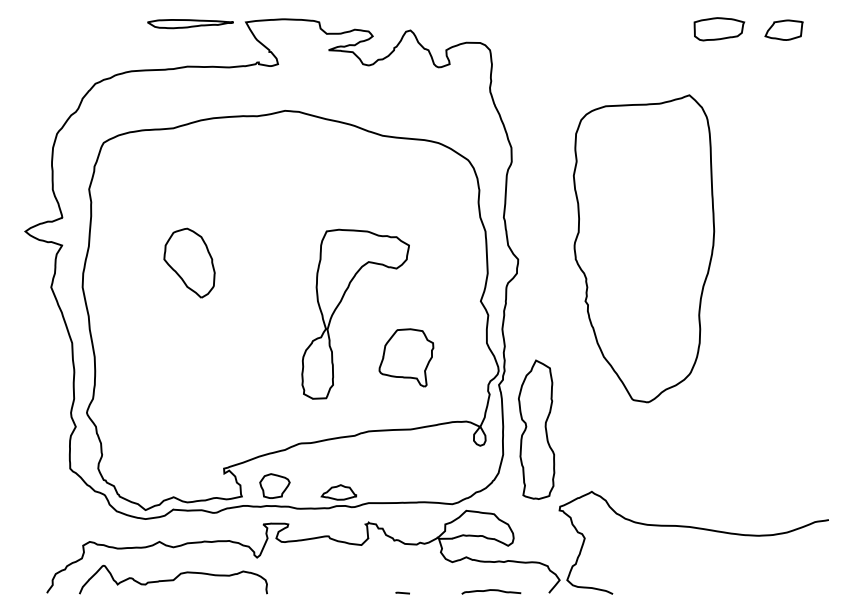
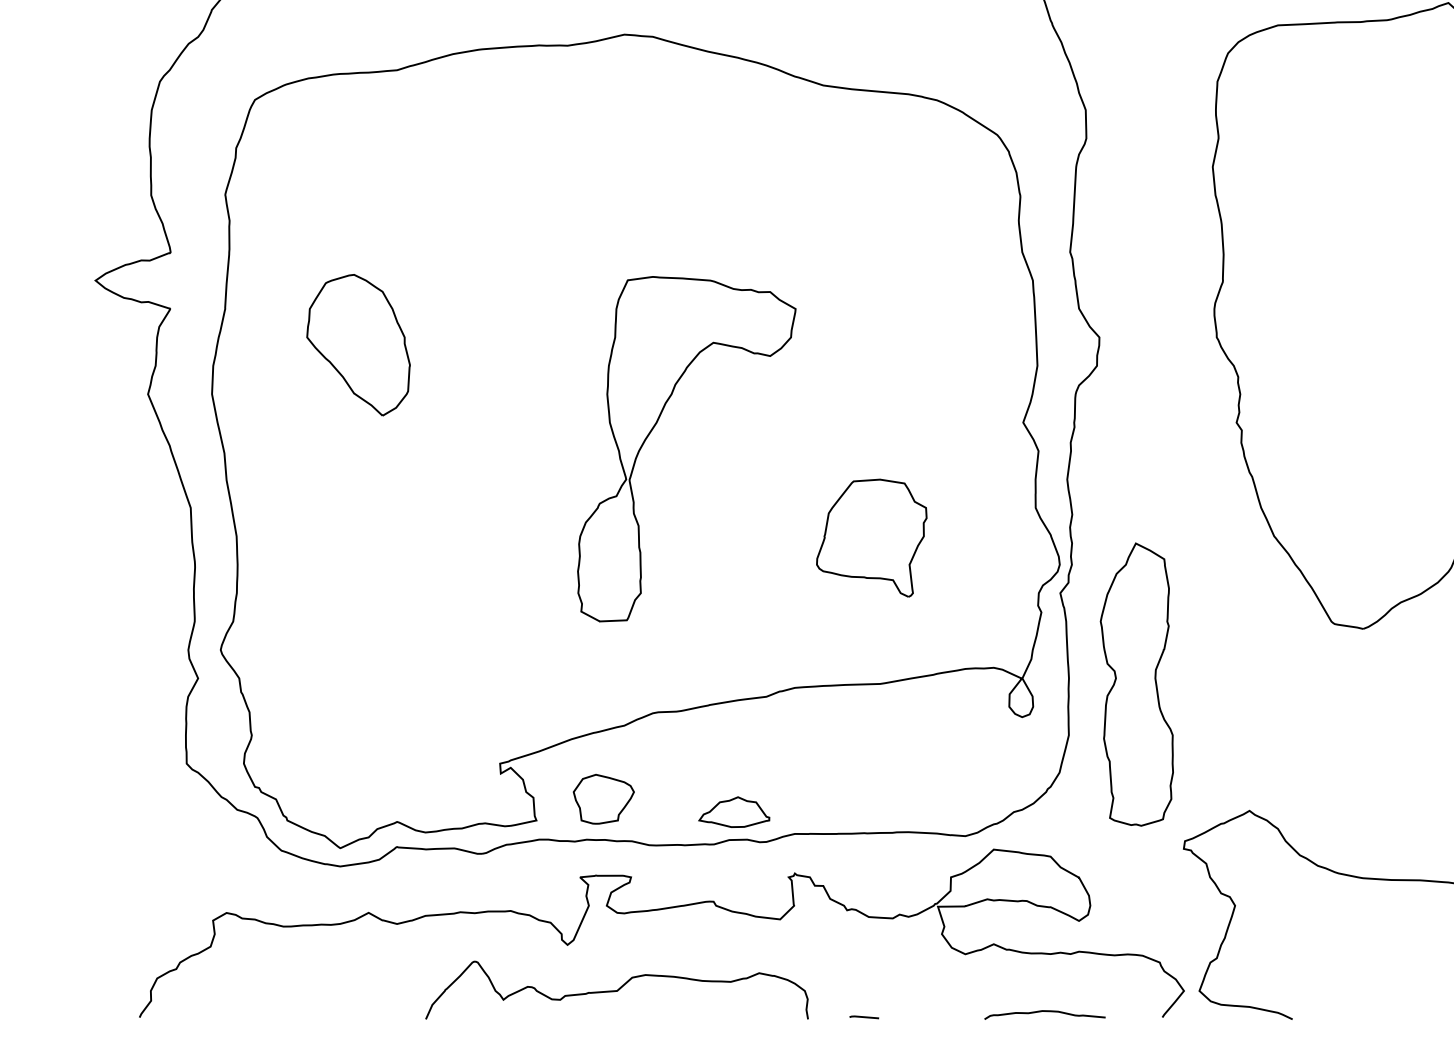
part: (189, 262) -> (358, 343), moved
part: (341, 302) -> (657, 425), moved
curve: (173, 579) -> (617, 989), moved

